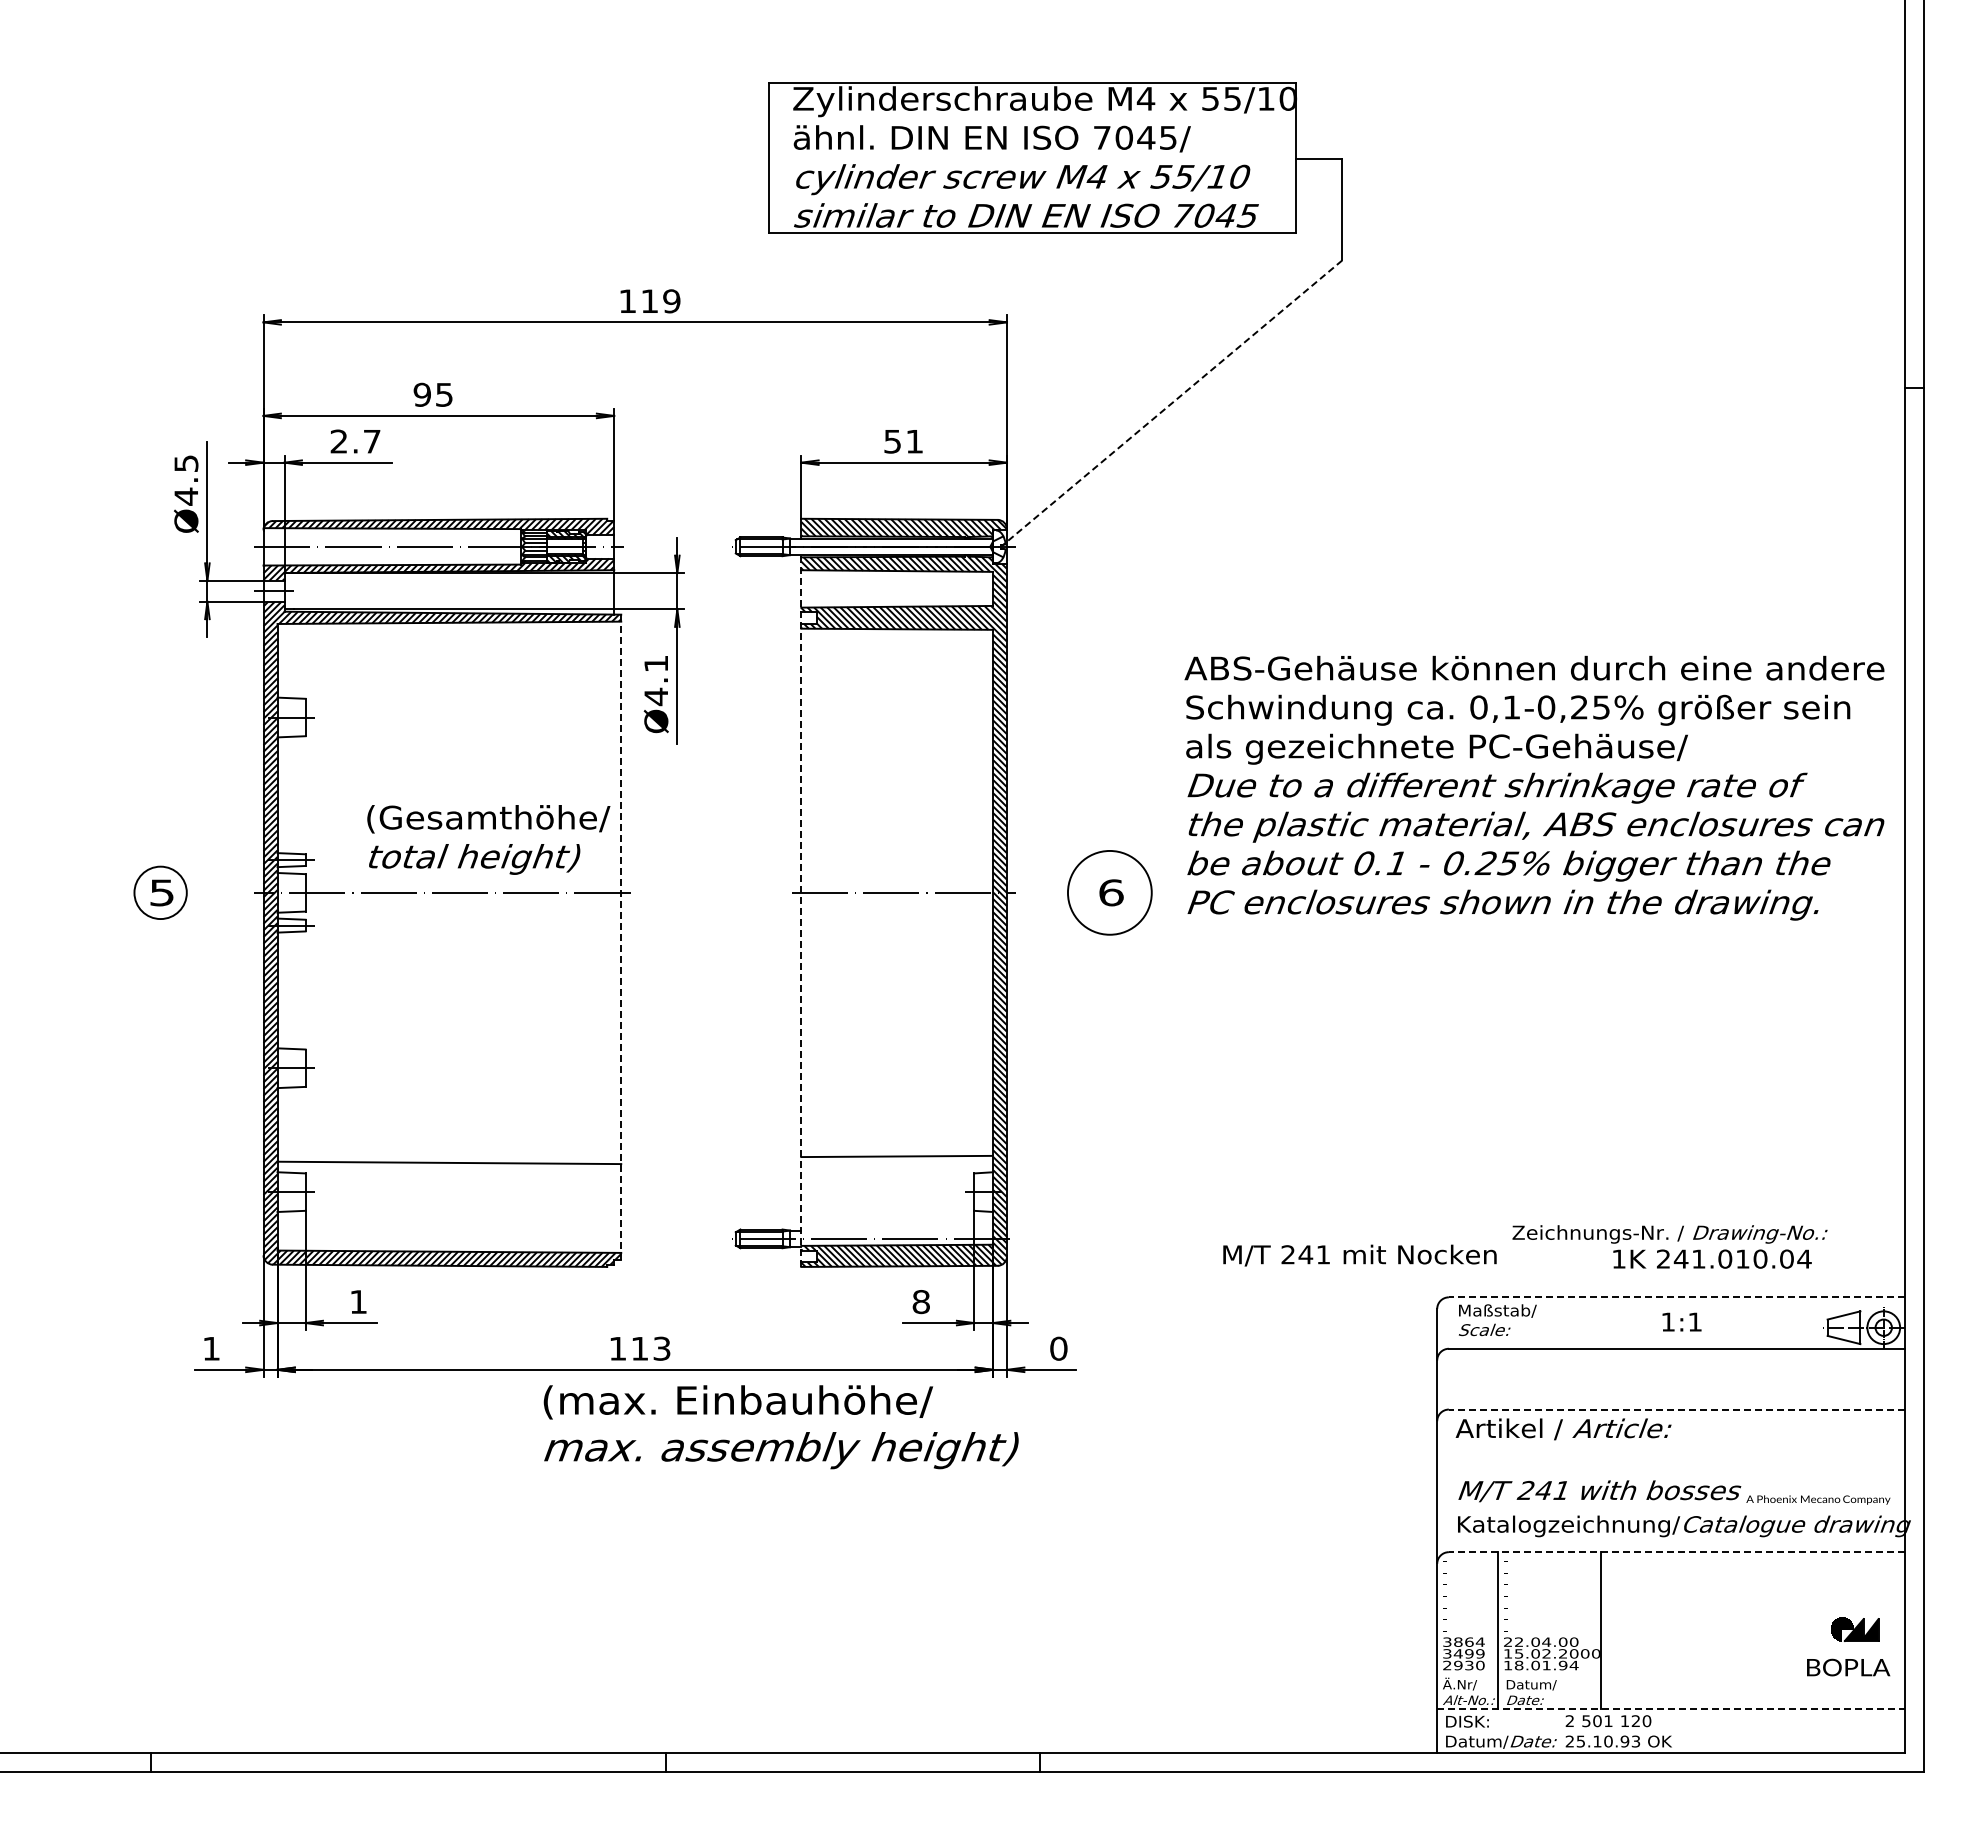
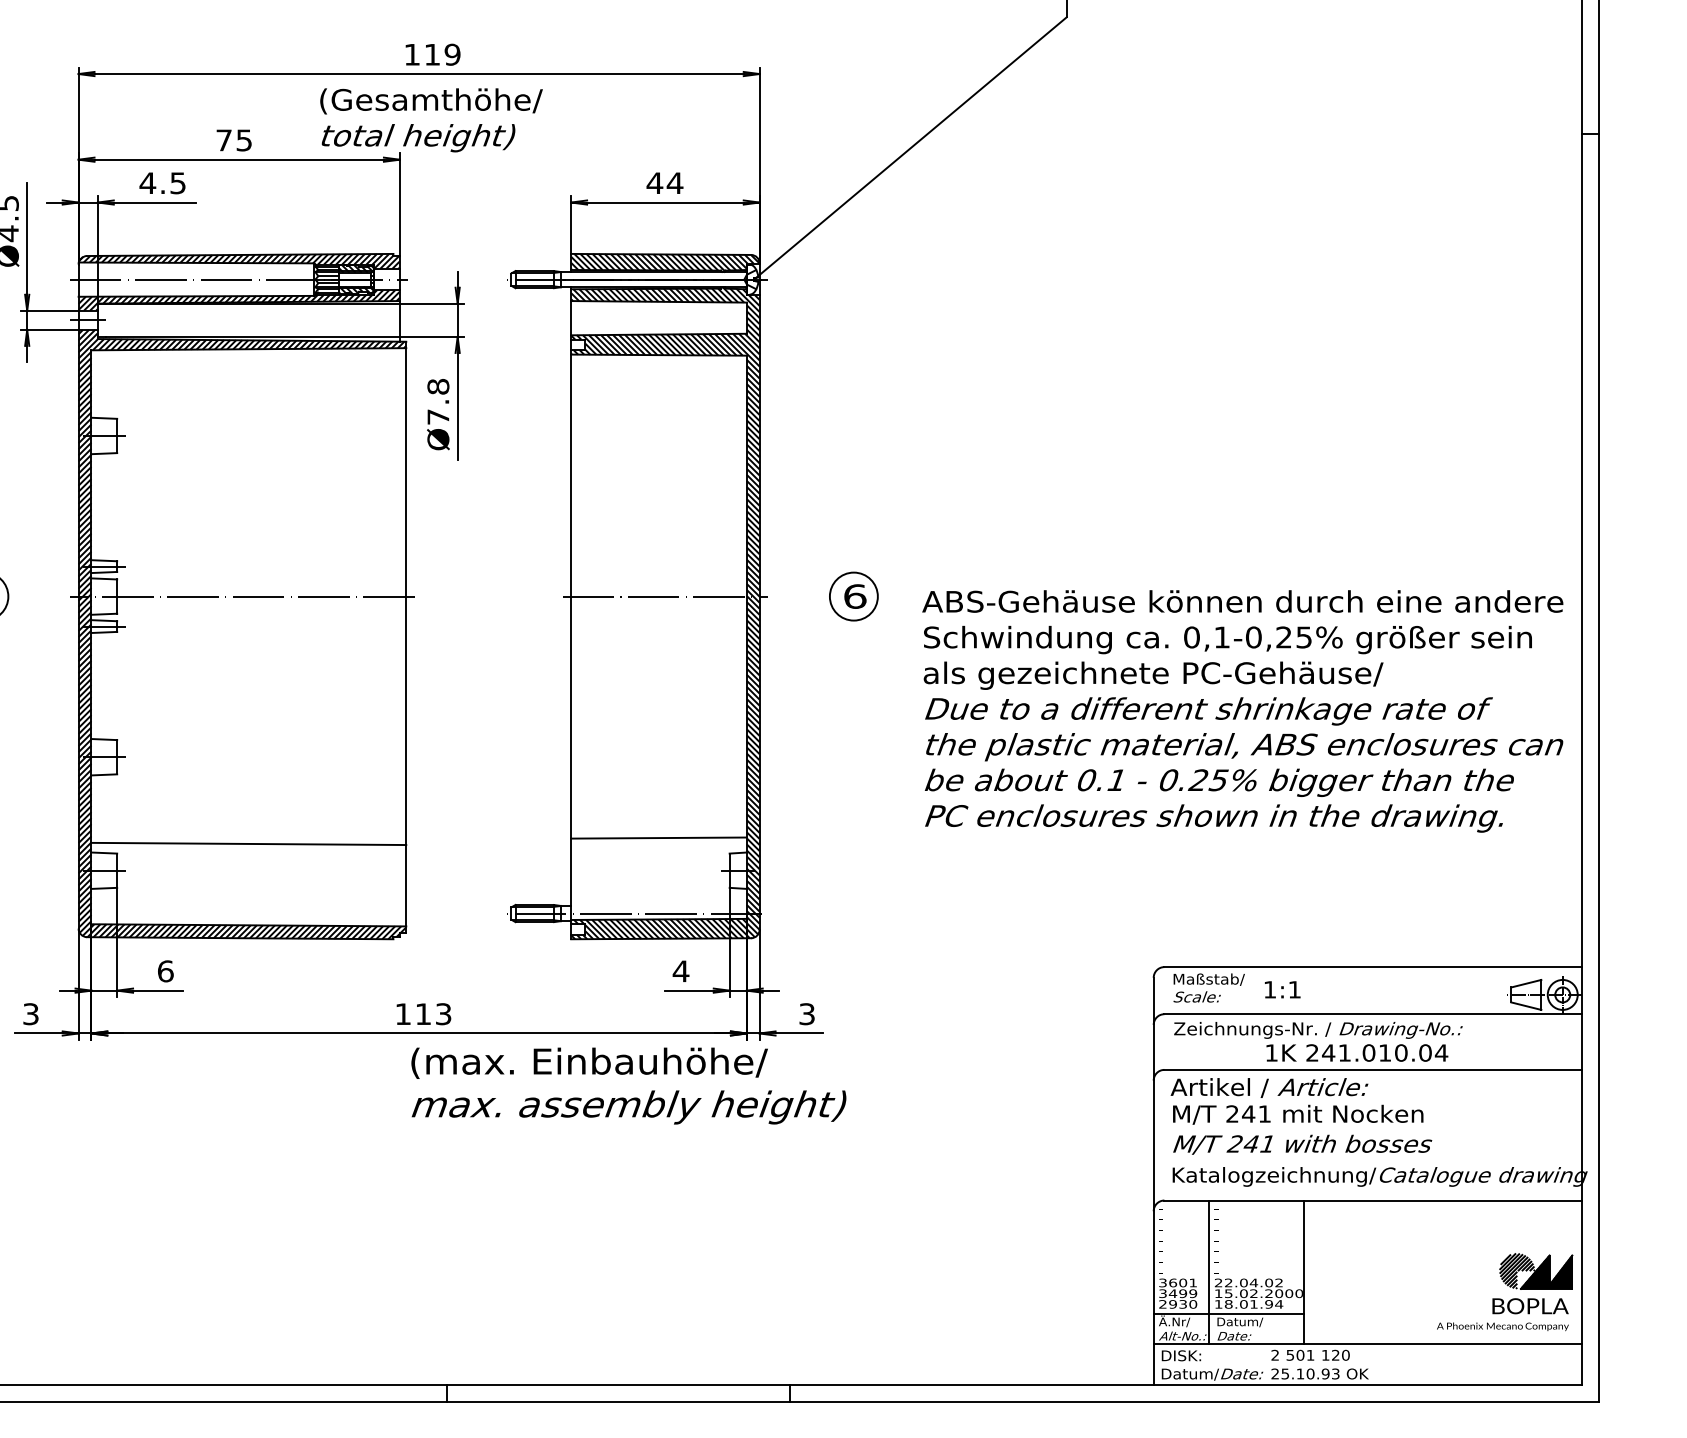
text: (421, 394) -> (223, 140), 95 -> 75
line: (1171, 403) -> (910, 148), dashed -> solid
text: (355, 441) -> (162, 183), 2.7 -> 4.5
text: (903, 441) -> (664, 183), 51 -> 44
text: (656, 680) -> (438, 402), Ø4.1 -> Ø7.8
text: (1534, 787) -> (1242, 710), moved
text: (488, 839) -> (431, 119), moved
circle: (1109, 892) -> (853, 596), size x0.62
line: (801, 911) -> (571, 613), dashed -> solid
line: (621, 937) -> (406, 637), dashed -> solid
text: (1669, 1246) -> (1317, 1041), moved
text: (1359, 1255) -> (1297, 1114), moved
line: (1676, 1297) -> (1372, 967), dashed -> solid
text: (358, 1302) -> (165, 971), 1 -> 6
text: (921, 1302) -> (681, 971), 8 -> 4
text: (1681, 1321) -> (1282, 989), moved
text: (211, 1348) -> (30, 1013), 1 -> 3
text: (1058, 1348) -> (806, 1013), 0 -> 3
line: (1676, 1409) -> (1372, 1069), dashed -> solid
text: (780, 1427) -> (628, 1086), moved
text: (1818, 1499) -> (1502, 1326), moved
line: (1676, 1552) -> (1372, 1200), dashed -> solid
part: (1854, 1629) -> (1535, 1271), size x1.67
text: (1469, 1641) -> (1183, 1282), 3864 -> 3601
text: (1573, 1641) -> (1278, 1282), 22.04.00 -> 22.04.02
line: (1518, 1676) -> (1228, 1314), added
line: (1671, 1708) -> (1368, 1343), dashed -> solid

